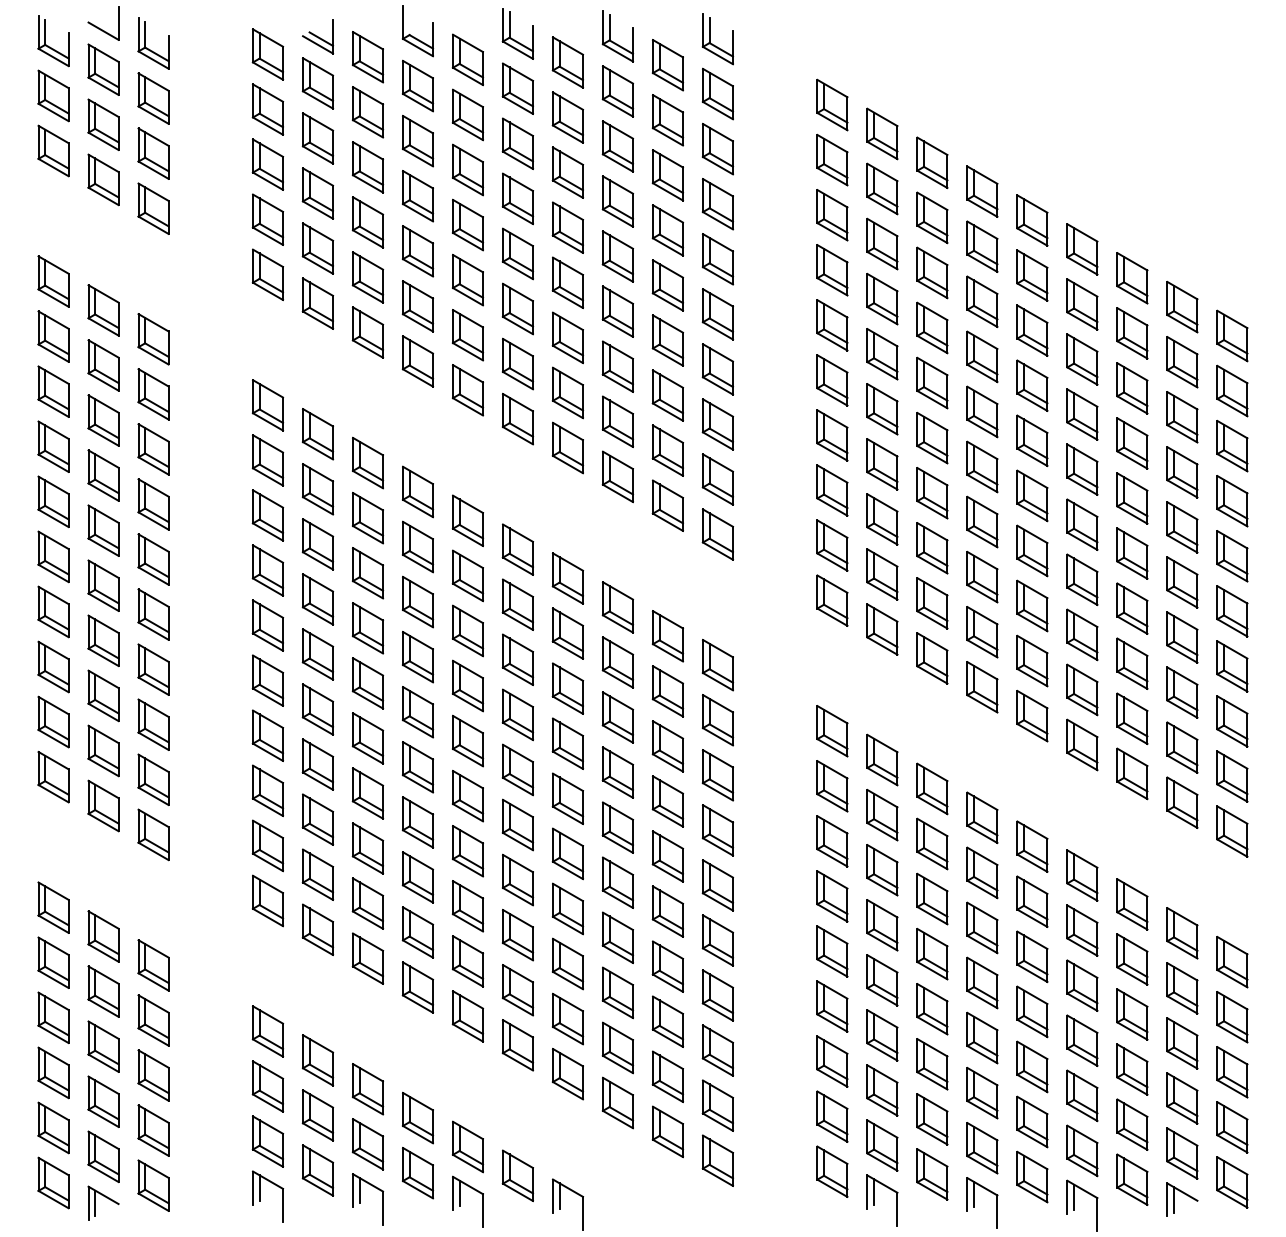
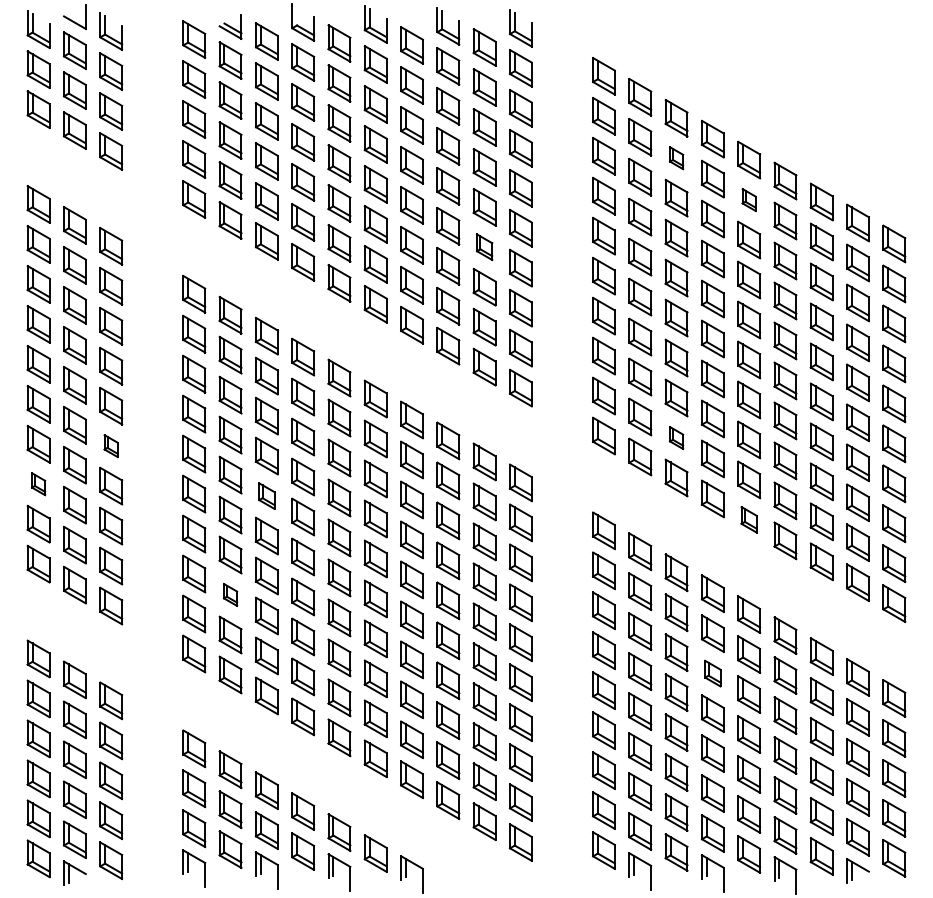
part: (932, 217) -> (676, 157), size x0.6
part: (1032, 275) -> (749, 200), size x0.6
part: (667, 340) -> (484, 247), size x0.7
part: (932, 603) -> (676, 438), size x0.6
part: (153, 614) -> (111, 446), size x0.6
part: (53, 666) -> (38, 483), size x0.6
part: (367, 683) -> (266, 496), size x0.7
part: (1032, 715) -> (749, 519), size x0.7
part: (317, 819) -> (230, 594), size x0.6
part: (982, 927) -> (712, 673), size x0.7

